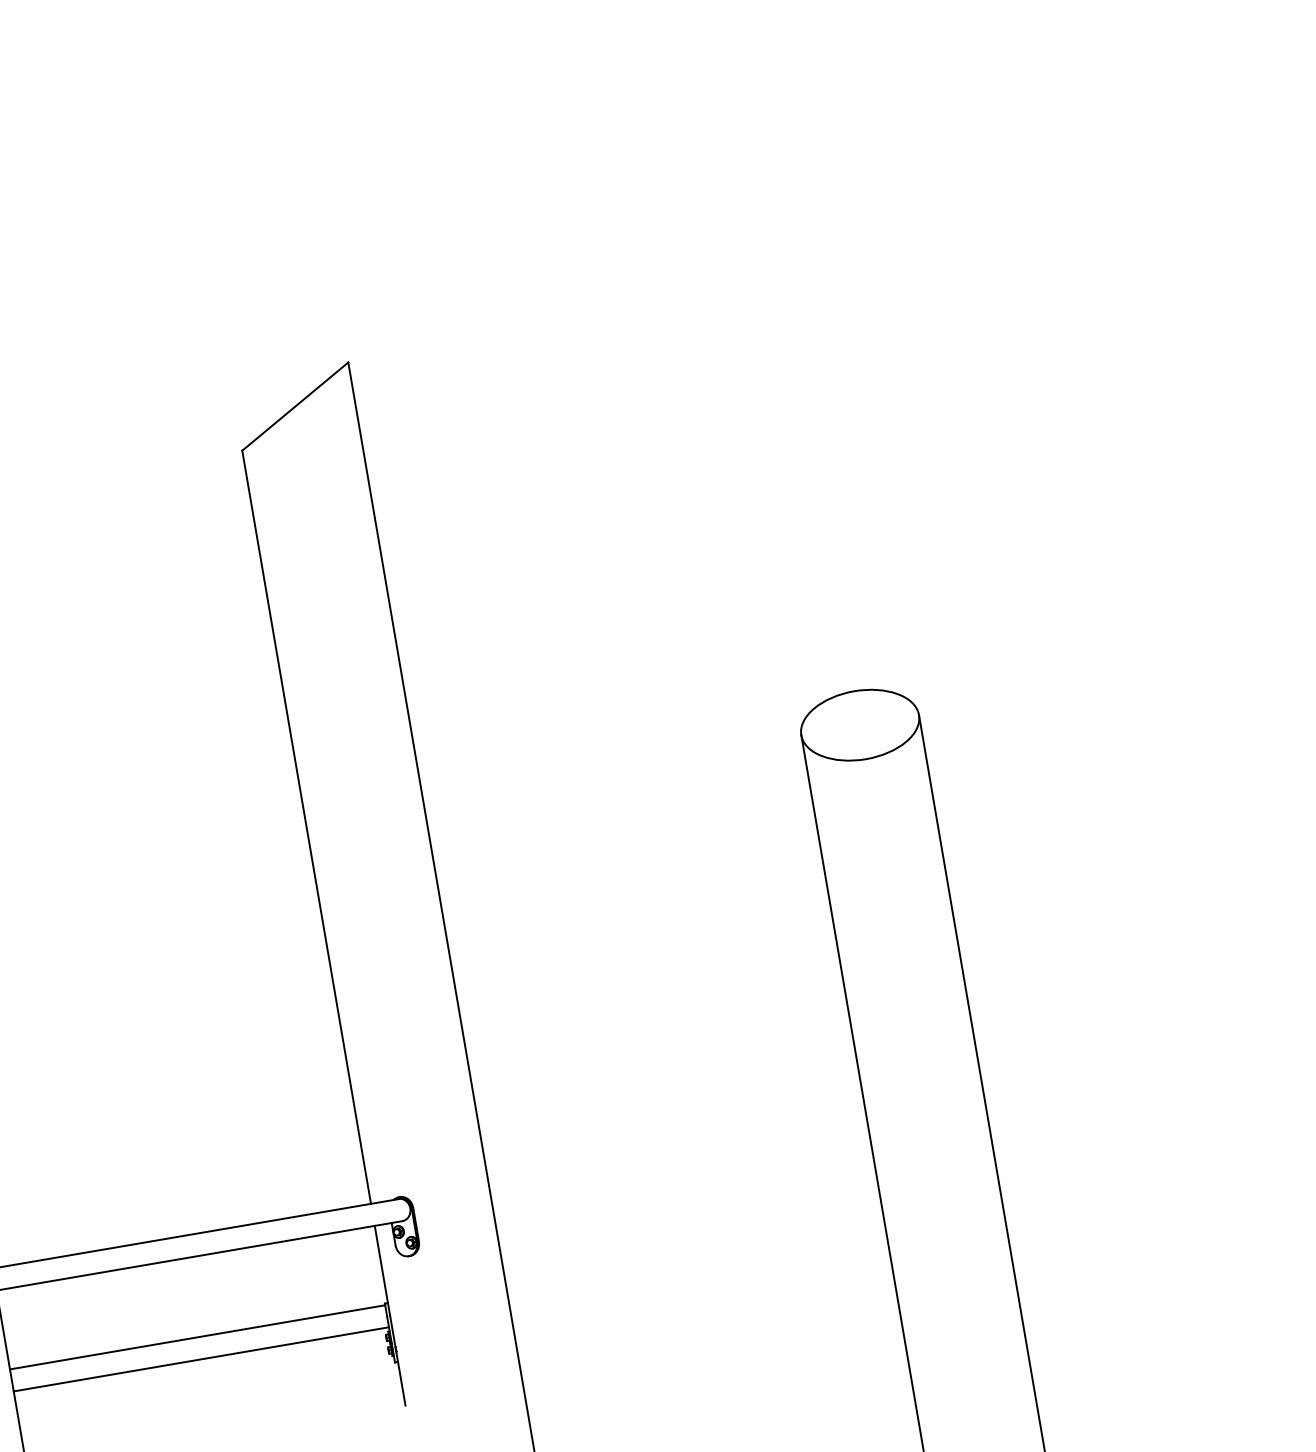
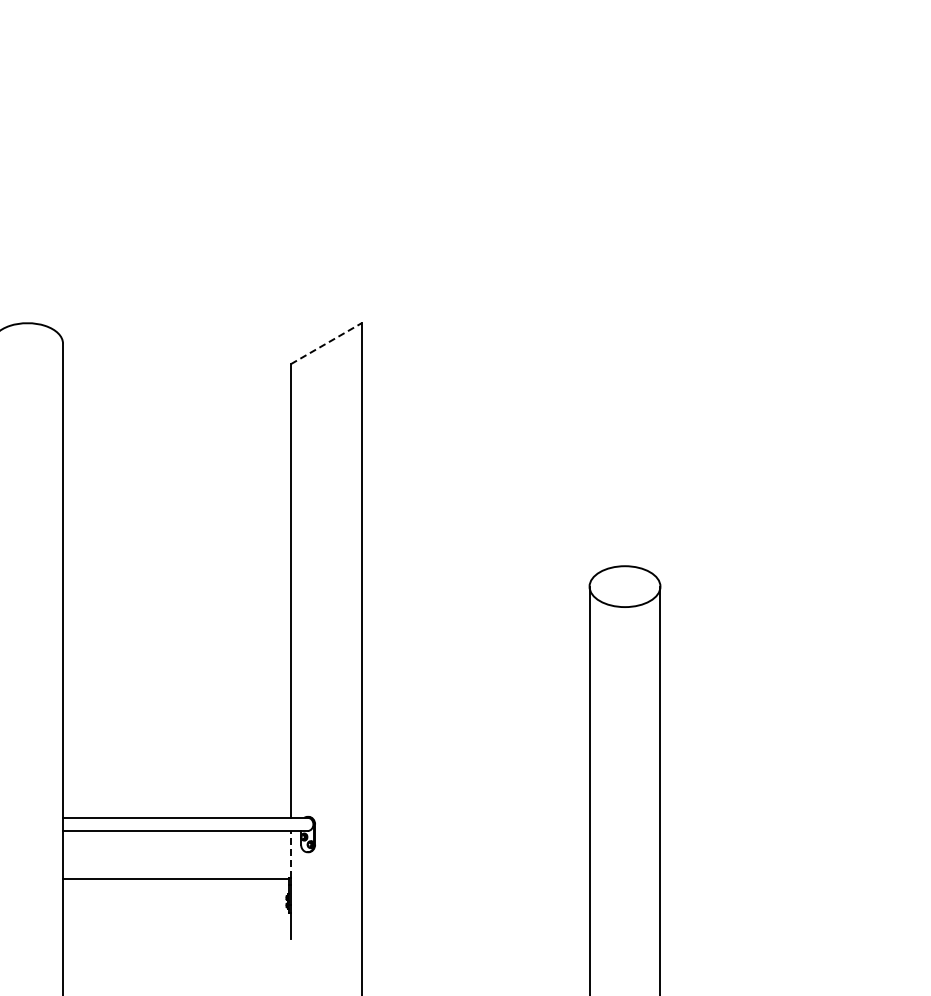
line: (295, 406) -> (326, 343), solid -> dashed
line: (380, 1263) -> (290, 853), solid -> dashed
line: (202, 1358) -> (176, 891), removed

